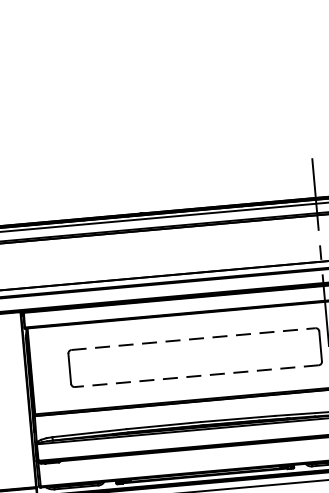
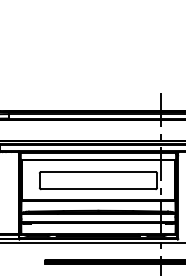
line: (193, 338) -> (98, 171), dashed -> solid
line: (194, 376) -> (97, 189), dashed -> solid

